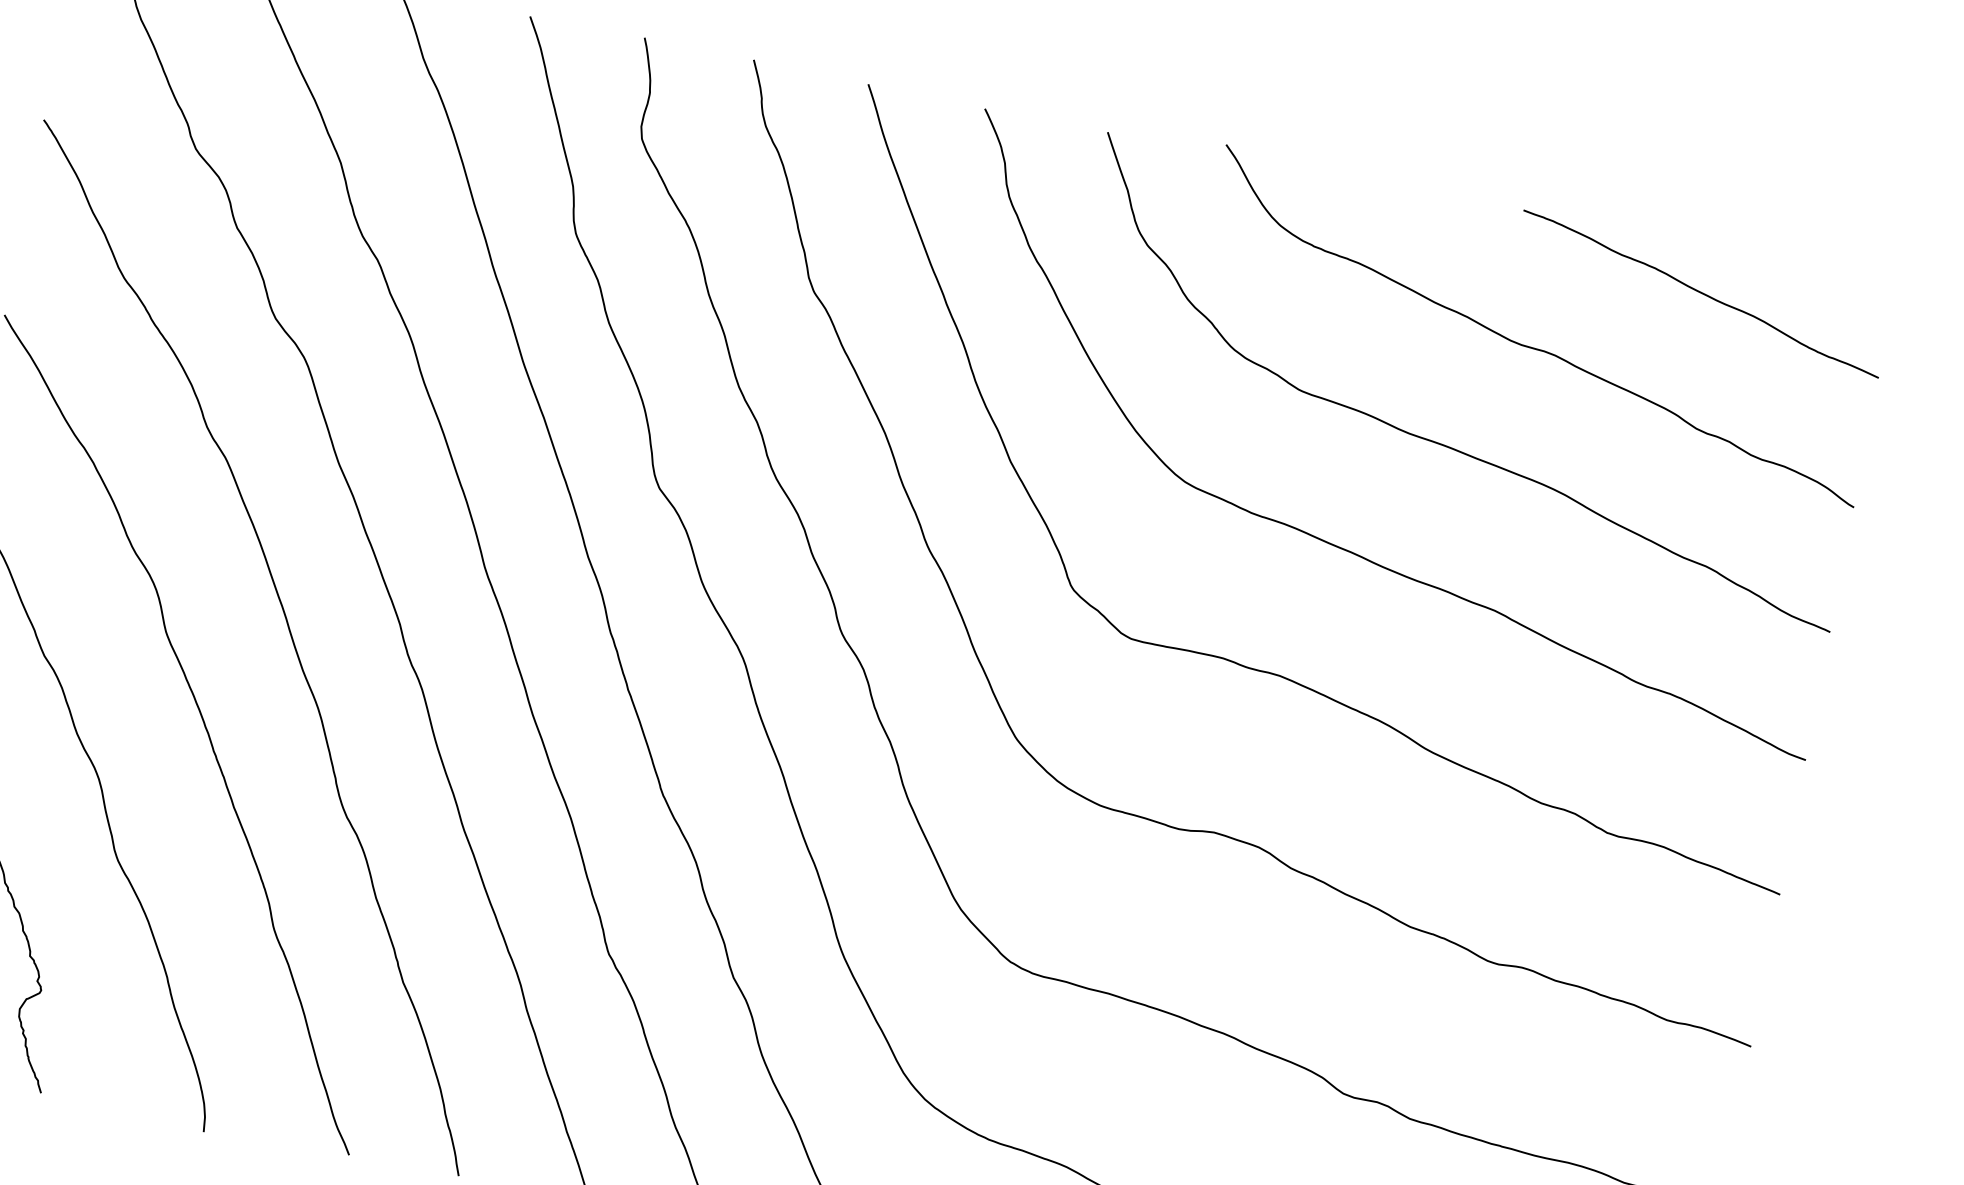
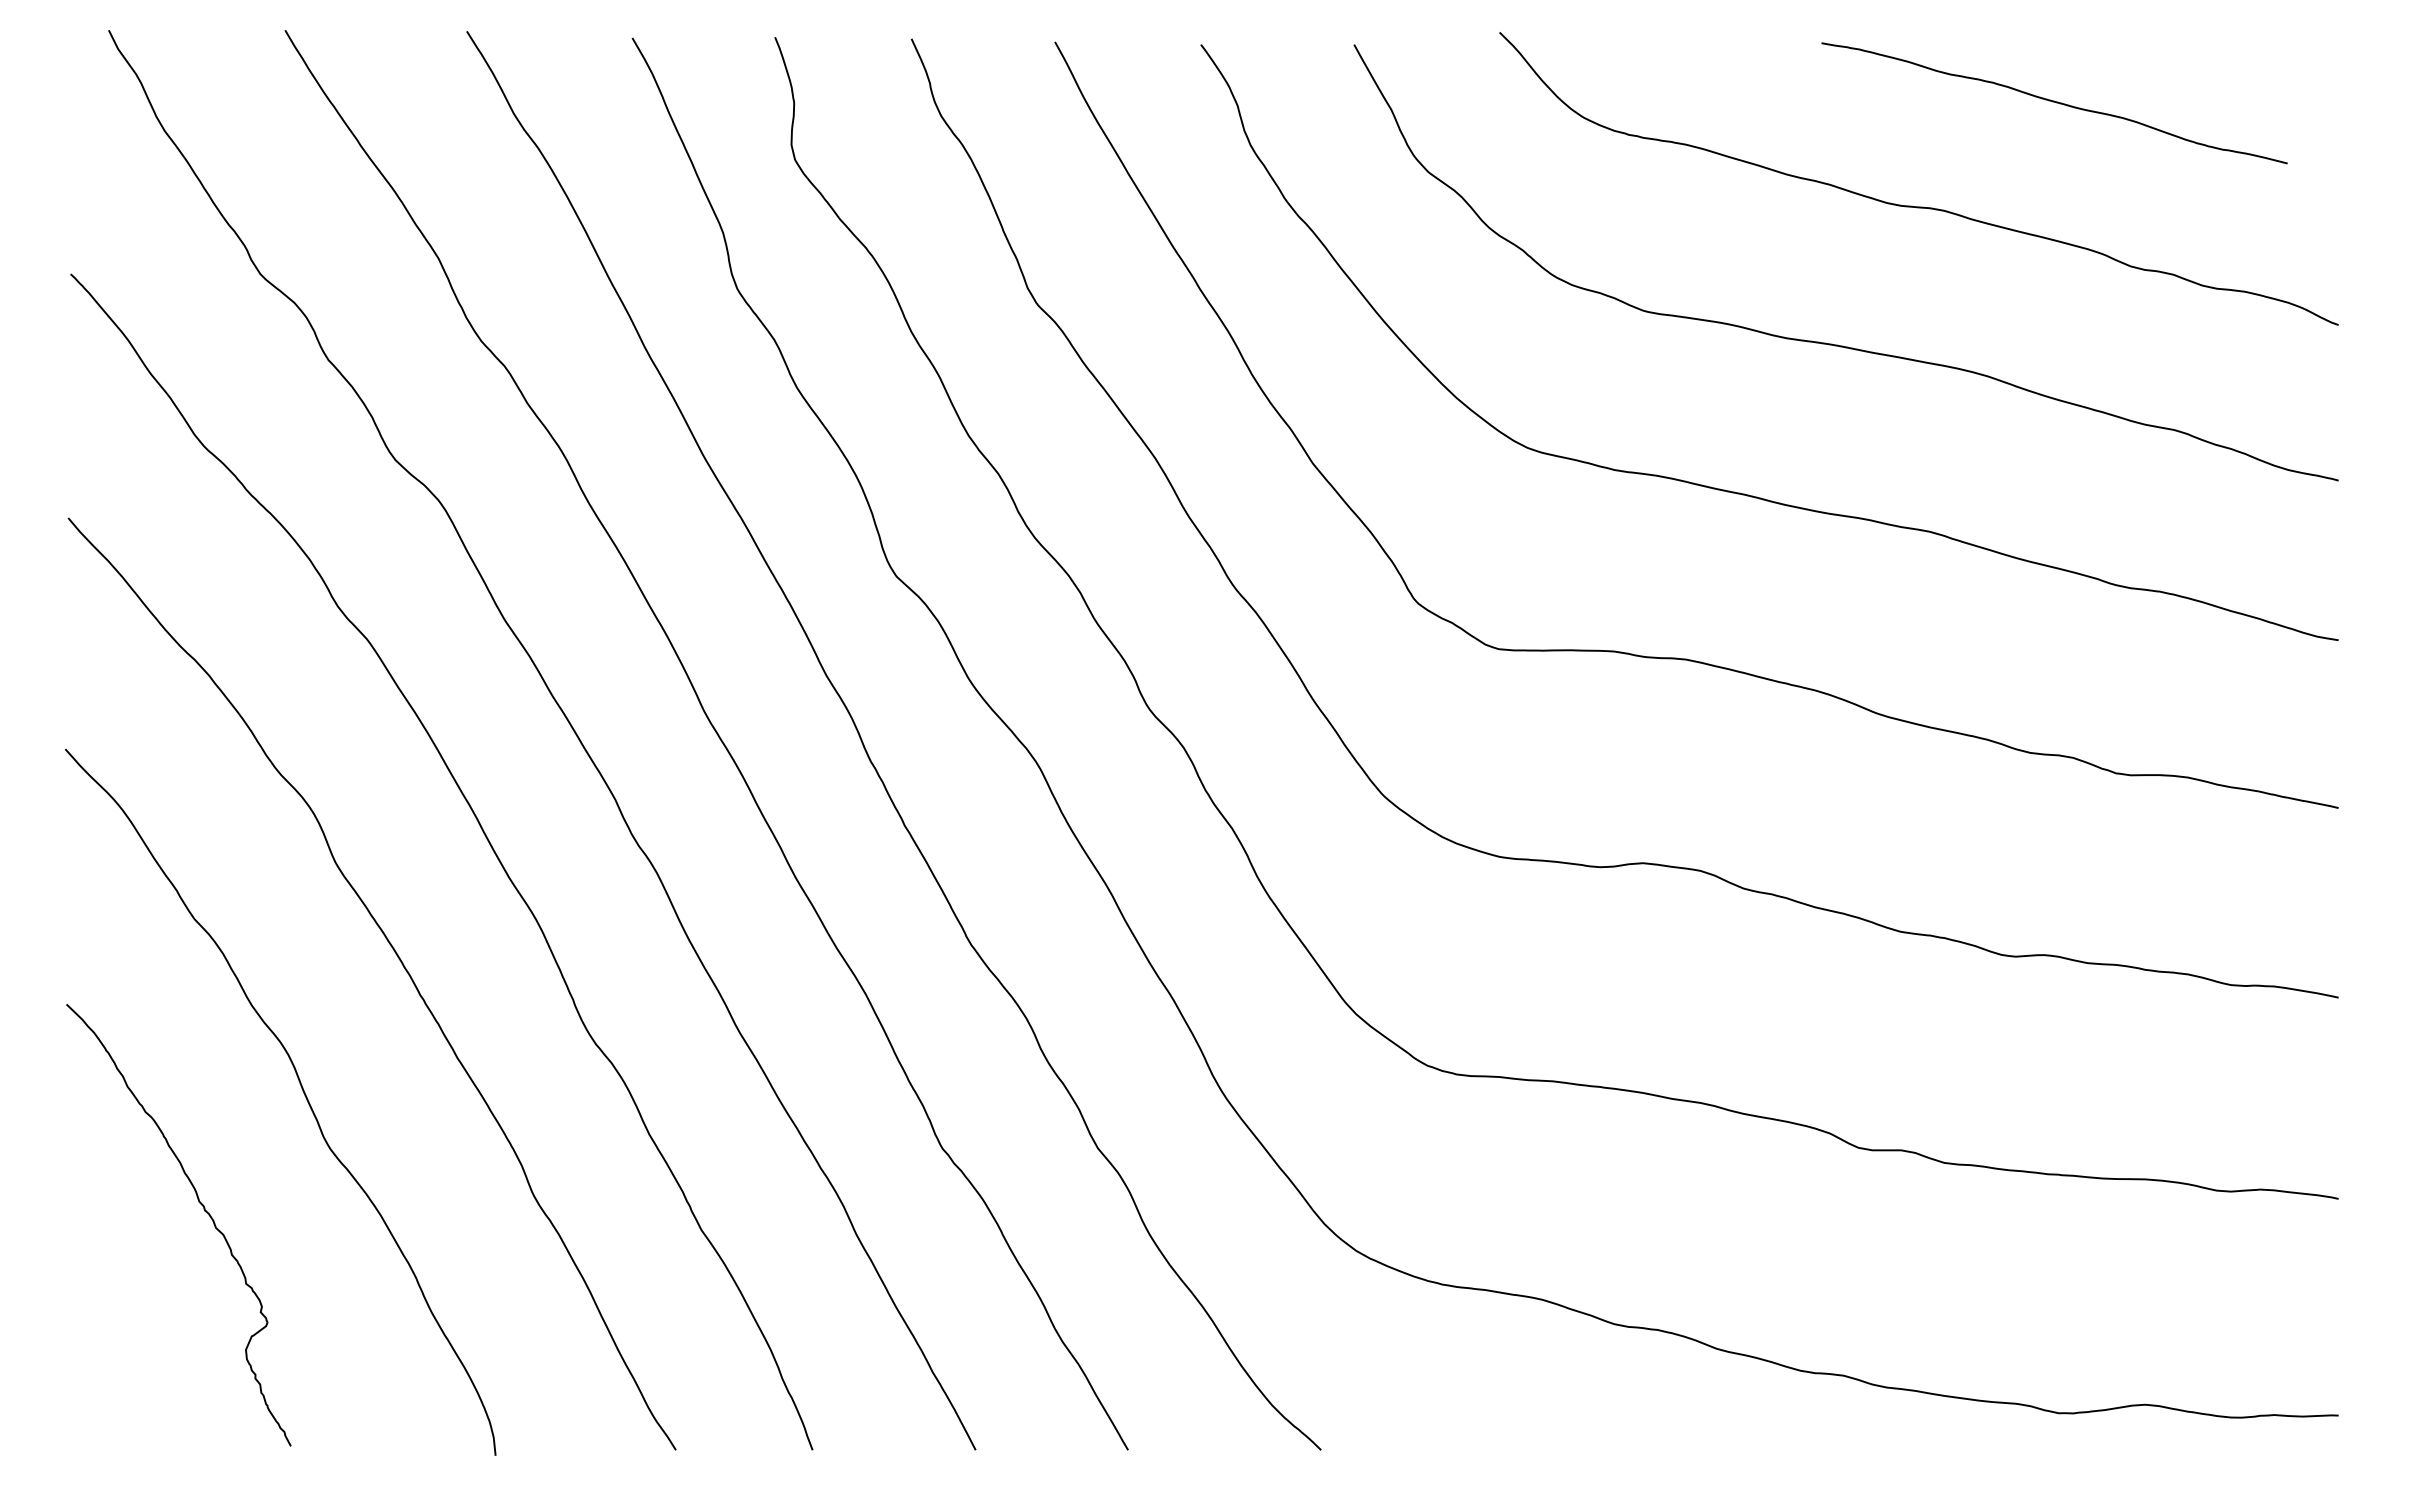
curve: (1701, 293) -> (2054, 102), moved

